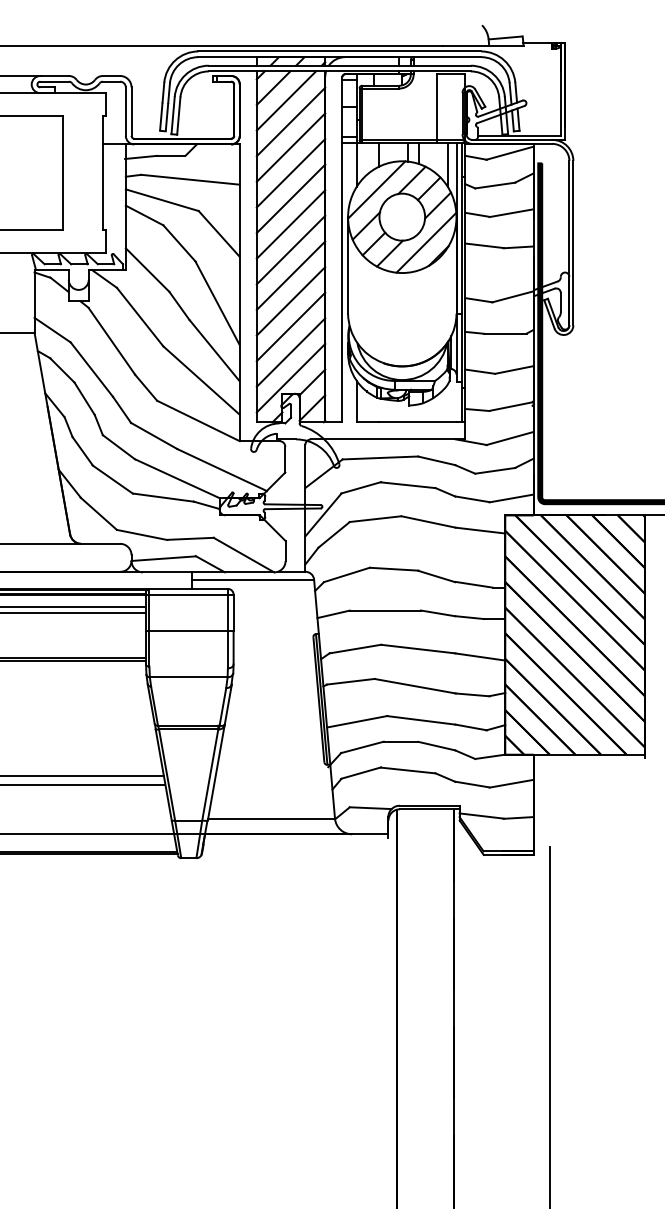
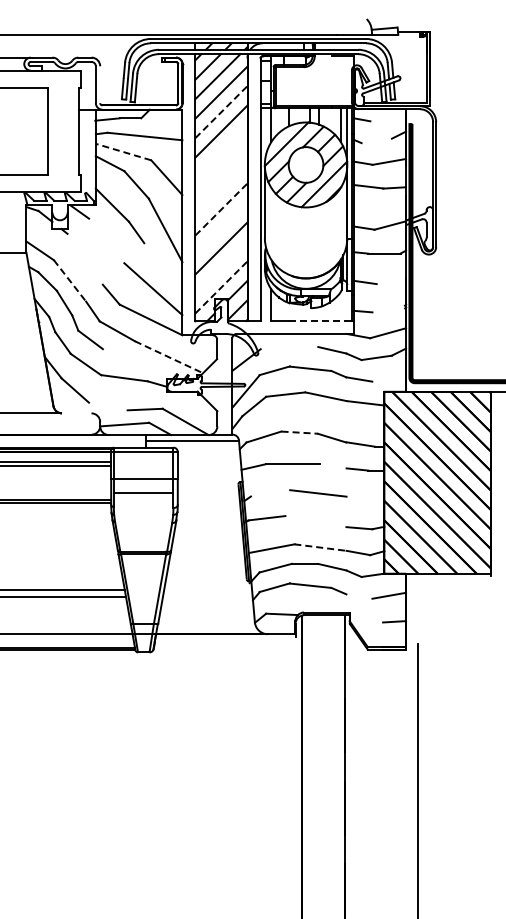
line: (437, 107) -> (332, 81), removed
line: (131, 111) -> (100, 84), removed
line: (291, 148) -> (221, 112), solid -> dashed
line: (509, 153) -> (387, 116), removed
line: (494, 184) -> (376, 140), removed
line: (291, 199) -> (221, 151), removed
line: (162, 200) -> (123, 152), solid -> dashed
line: (291, 224) -> (221, 170), removed
line: (291, 250) -> (221, 190), removed
line: (291, 275) -> (221, 209), solid -> dashed
line: (291, 300) -> (221, 228), removed
line: (139, 316) -> (106, 240), removed
line: (110, 341) -> (84, 259), removed
line: (214, 350) -> (163, 266), removed
line: (291, 352) -> (221, 267), removed
line: (92, 370) -> (70, 281), solid -> dashed
line: (514, 370) -> (391, 281), removed
line: (291, 378) -> (221, 287), solid -> dashed
line: (510, 405) -> (388, 308), removed
line: (418, 421) -> (318, 320), solid -> dashed
line: (380, 457) -> (289, 347), removed
line: (222, 470) -> (169, 357), solid -> dashed
line: (176, 478) -> (134, 363), removed
line: (512, 497) -> (389, 378), removed
line: (142, 534) -> (108, 406), removed
line: (100, 544) -> (76, 413), removed
line: (394, 568) -> (300, 432), solid -> dashed
line: (438, 613) -> (333, 466), removed
line: (355, 649) -> (270, 493), removed
line: (480, 657) -> (365, 499), removed
line: (188, 676) -> (143, 492), moved
line: (414, 686) -> (315, 521), removed
line: (421, 720) -> (320, 547), solid -> dashed
line: (472, 784) -> (359, 596), removed
line: (481, 816) -> (366, 620), removed
line: (271, 818) -> (206, 622), removed

